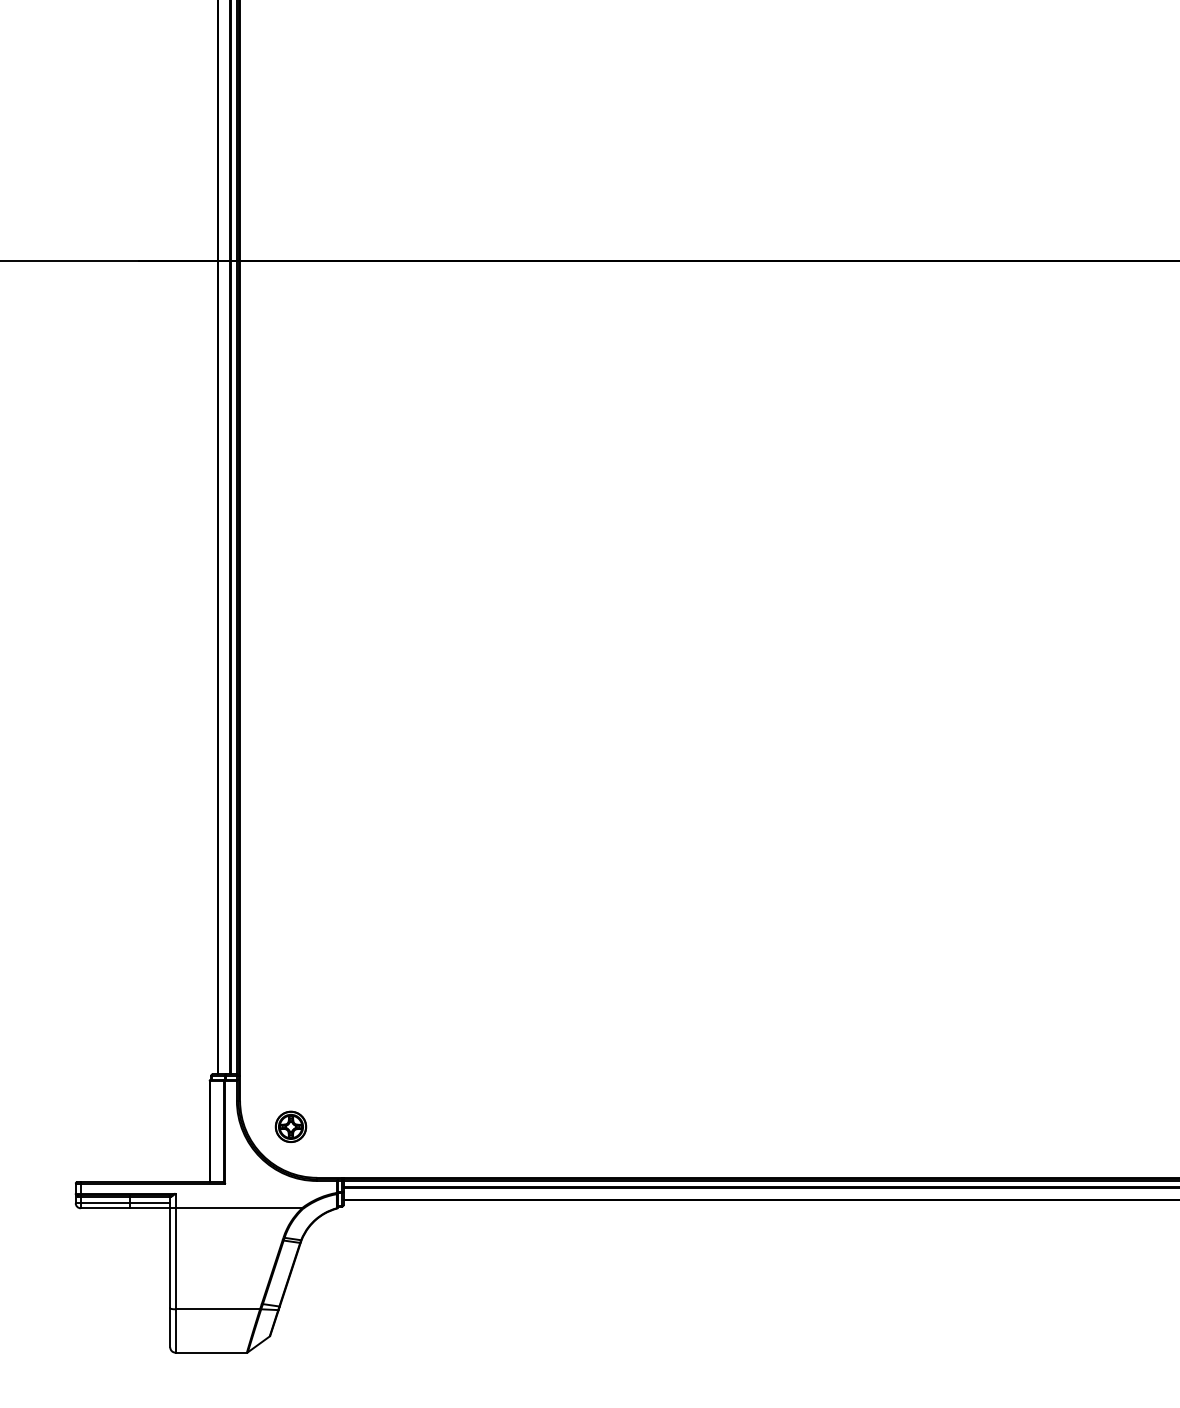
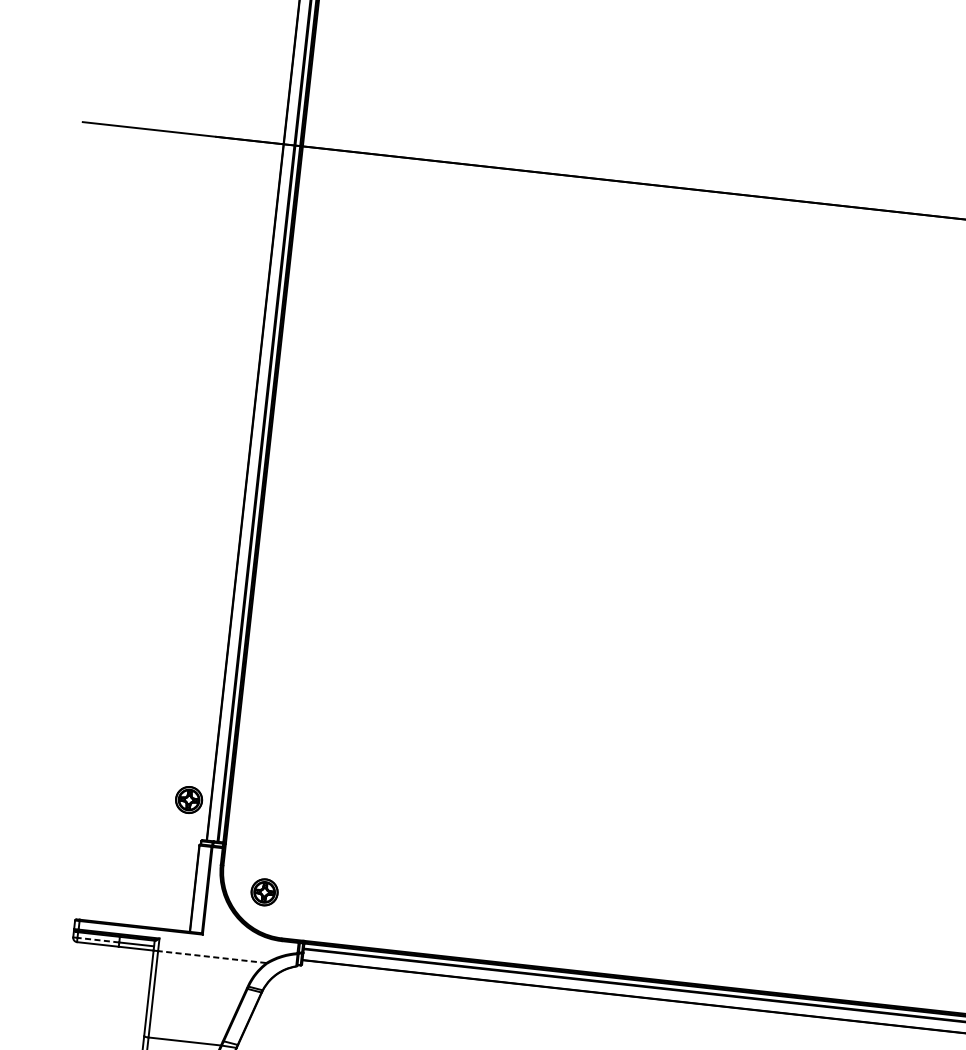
part: (191, 1029) -> (188, 799), added
line: (104, 1203) -> (97, 940), solid -> dashed
line: (238, 1208) -> (212, 957), solid -> dashed

